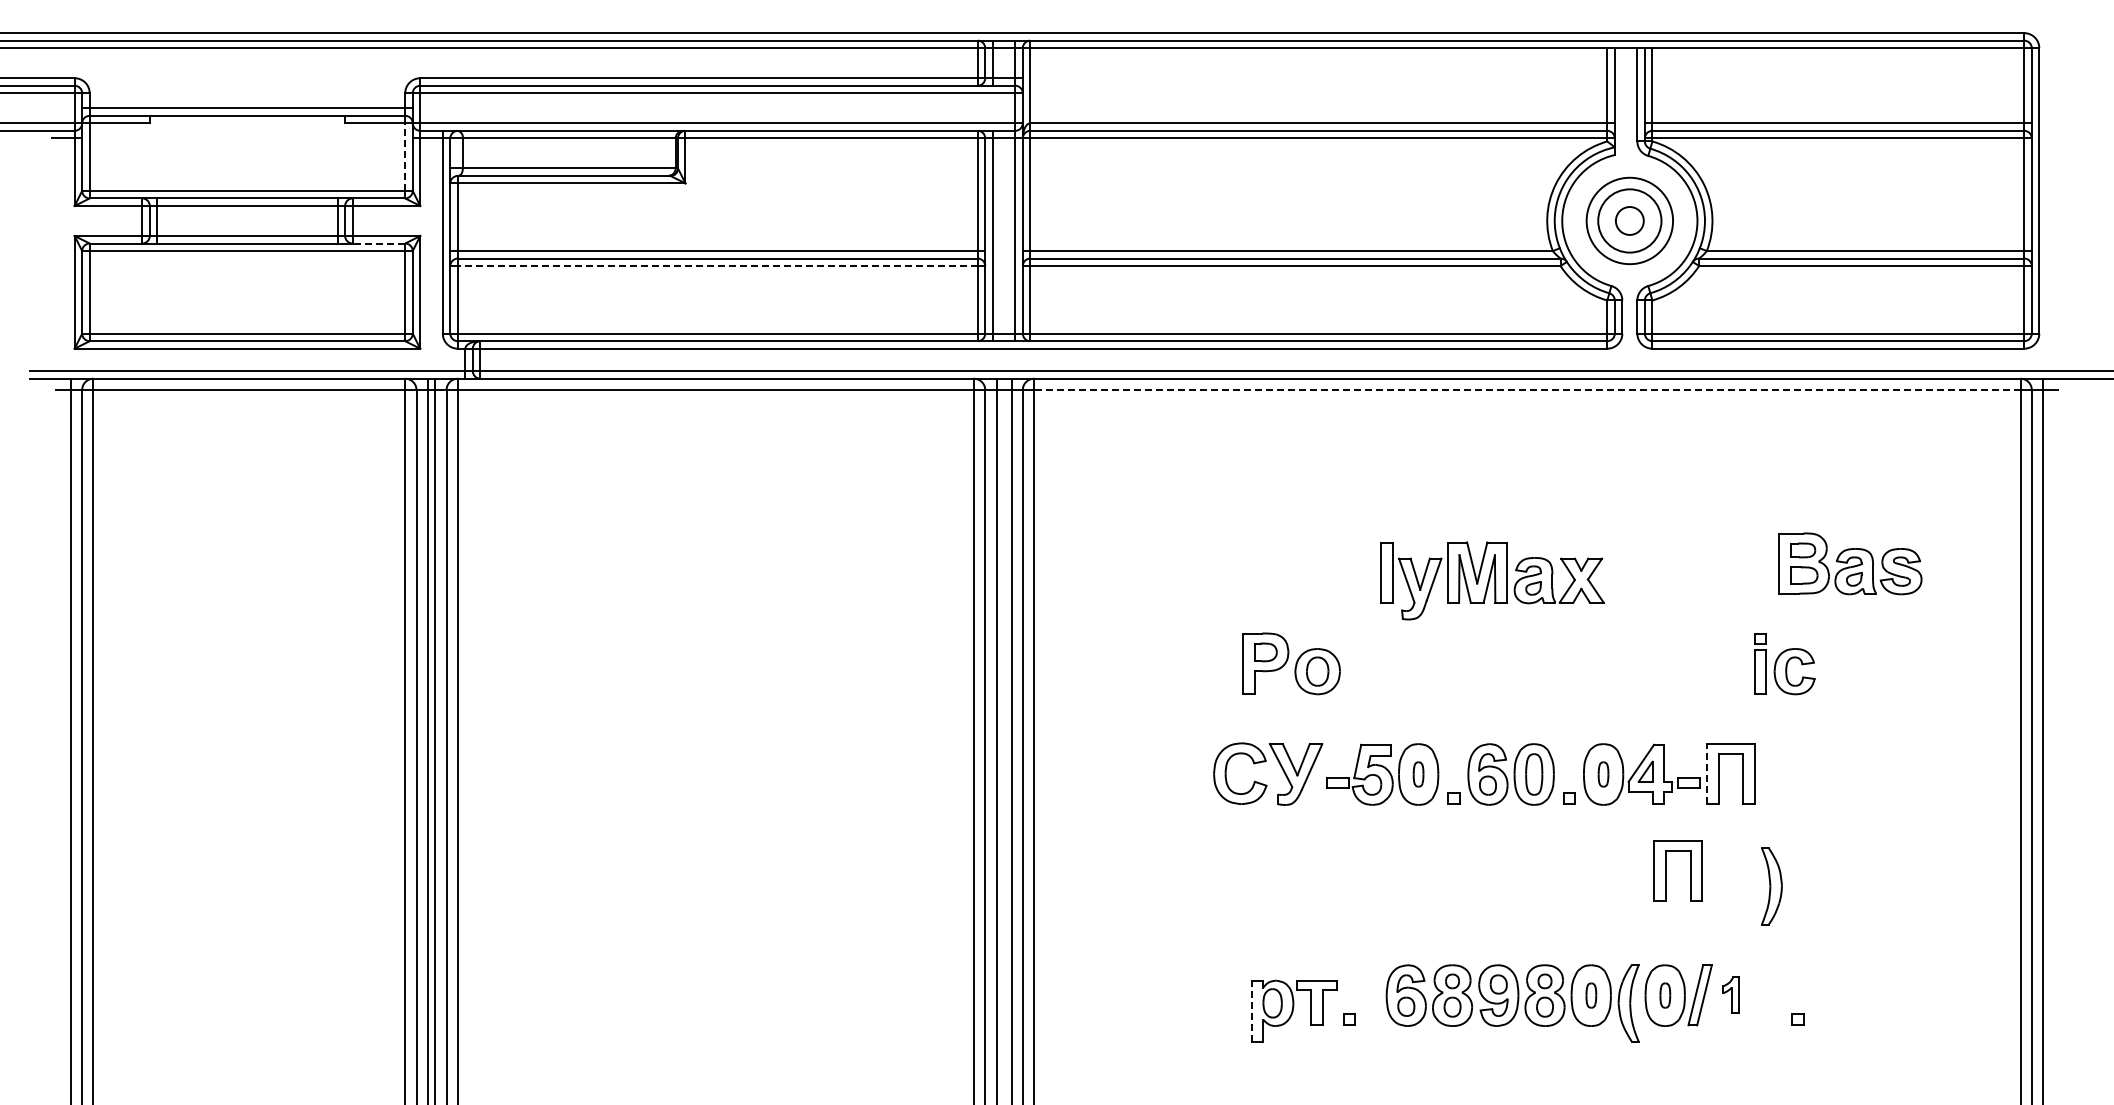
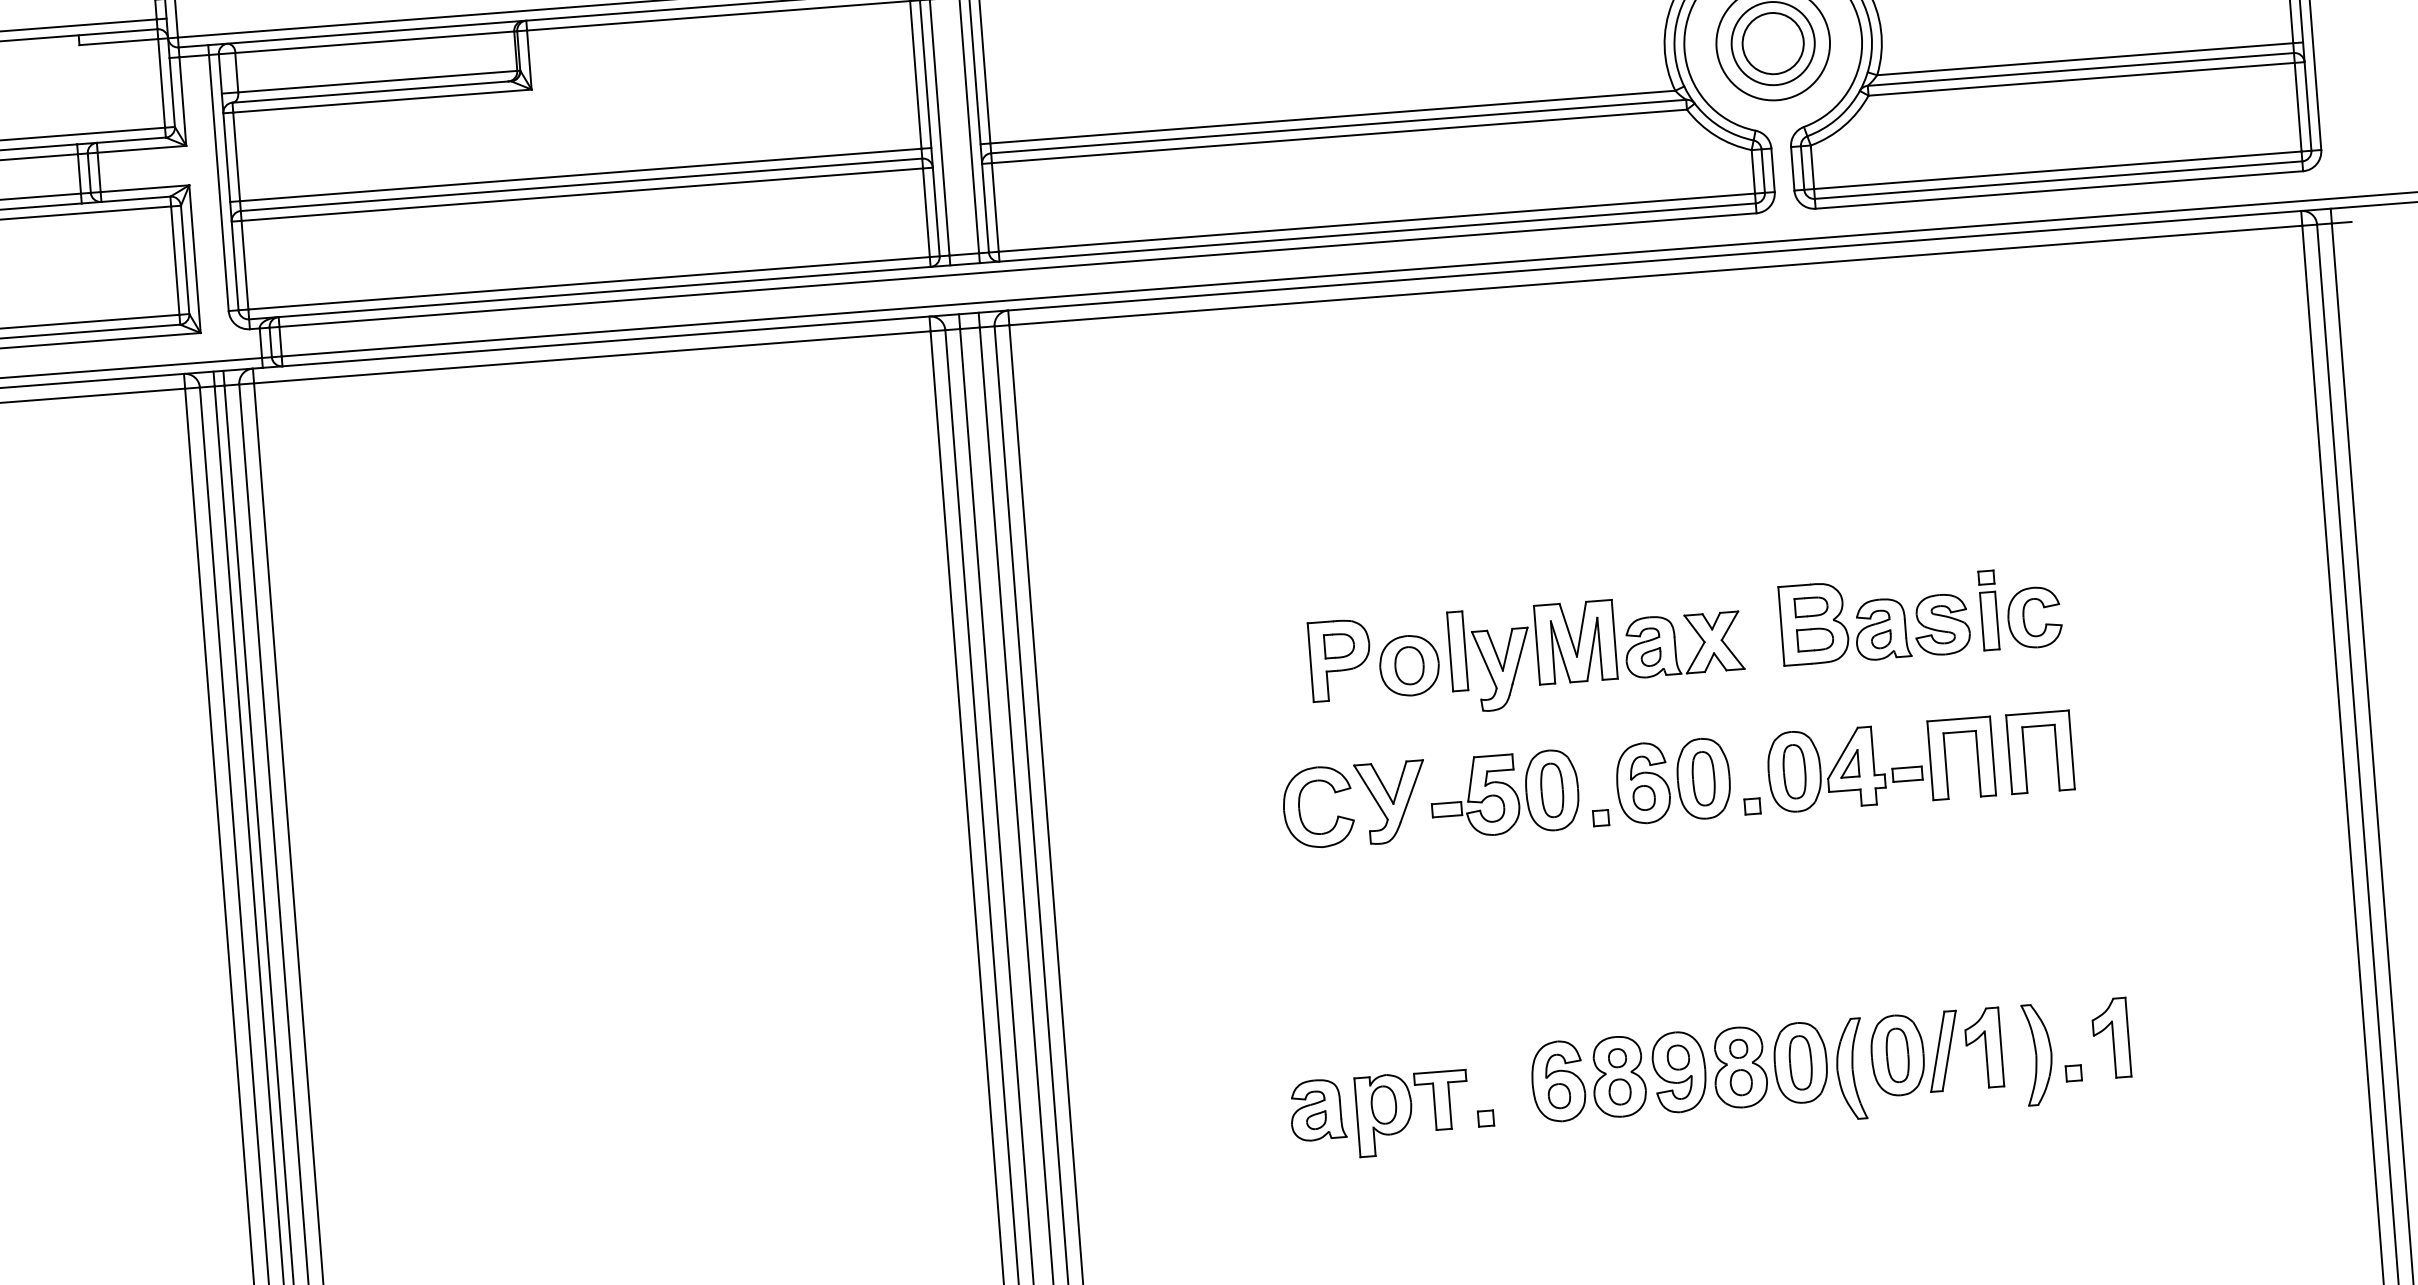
line: (405, 157) -> (162, 83), dashed -> solid
circle: (1629, 220) -> (1772, 43), size x1.67
line: (378, 243) -> (135, 199), dashed -> solid
line: (717, 266) -> (581, 195), dashed -> solid
line: (1526, 390) -> (1654, 276), dashed -> solid
part: (1850, 563) -> (1875, 619), moved
part: (1492, 580) -> (1596, 651), moved
line: (1707, 773) -> (1930, 759), dashed -> solid
part: (1418, 774) -> (1552, 790), size x1.67
part: (1603, 774) -> (1794, 771), size x1.67
part: (1666, 870) -> (2025, 752), moved
part: (1771, 886) -> (2037, 1054), moved
part: (1730, 994) -> (1983, 1047), size x1.67
part: (1827, 994) -> (2110, 1037), added
part: (1591, 995) -> (1801, 1062), size x1.67
part: (1665, 995) -> (1898, 1055), size x1.67
part: (1221, 1002) -> (1316, 1109), added
line: (1251, 1010) -> (1356, 1116), dashed -> solid

